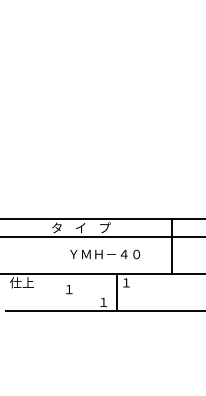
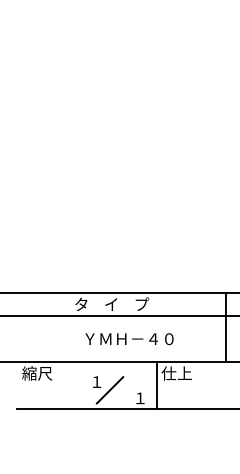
text: (104, 254) -> (128, 339), moved
text: (21, 282) -> (36, 373), 仕上 -> 縮尺
text: (132, 282) -> (176, 373), １ -> 仕上
line: (79, 295) -> (109, 389), added

